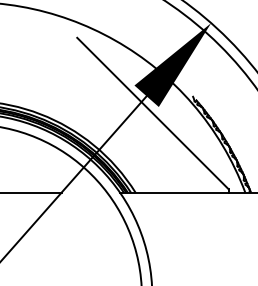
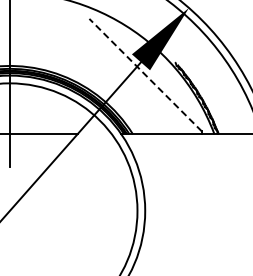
line: (152, 113) -> (145, 75), solid -> dashed

